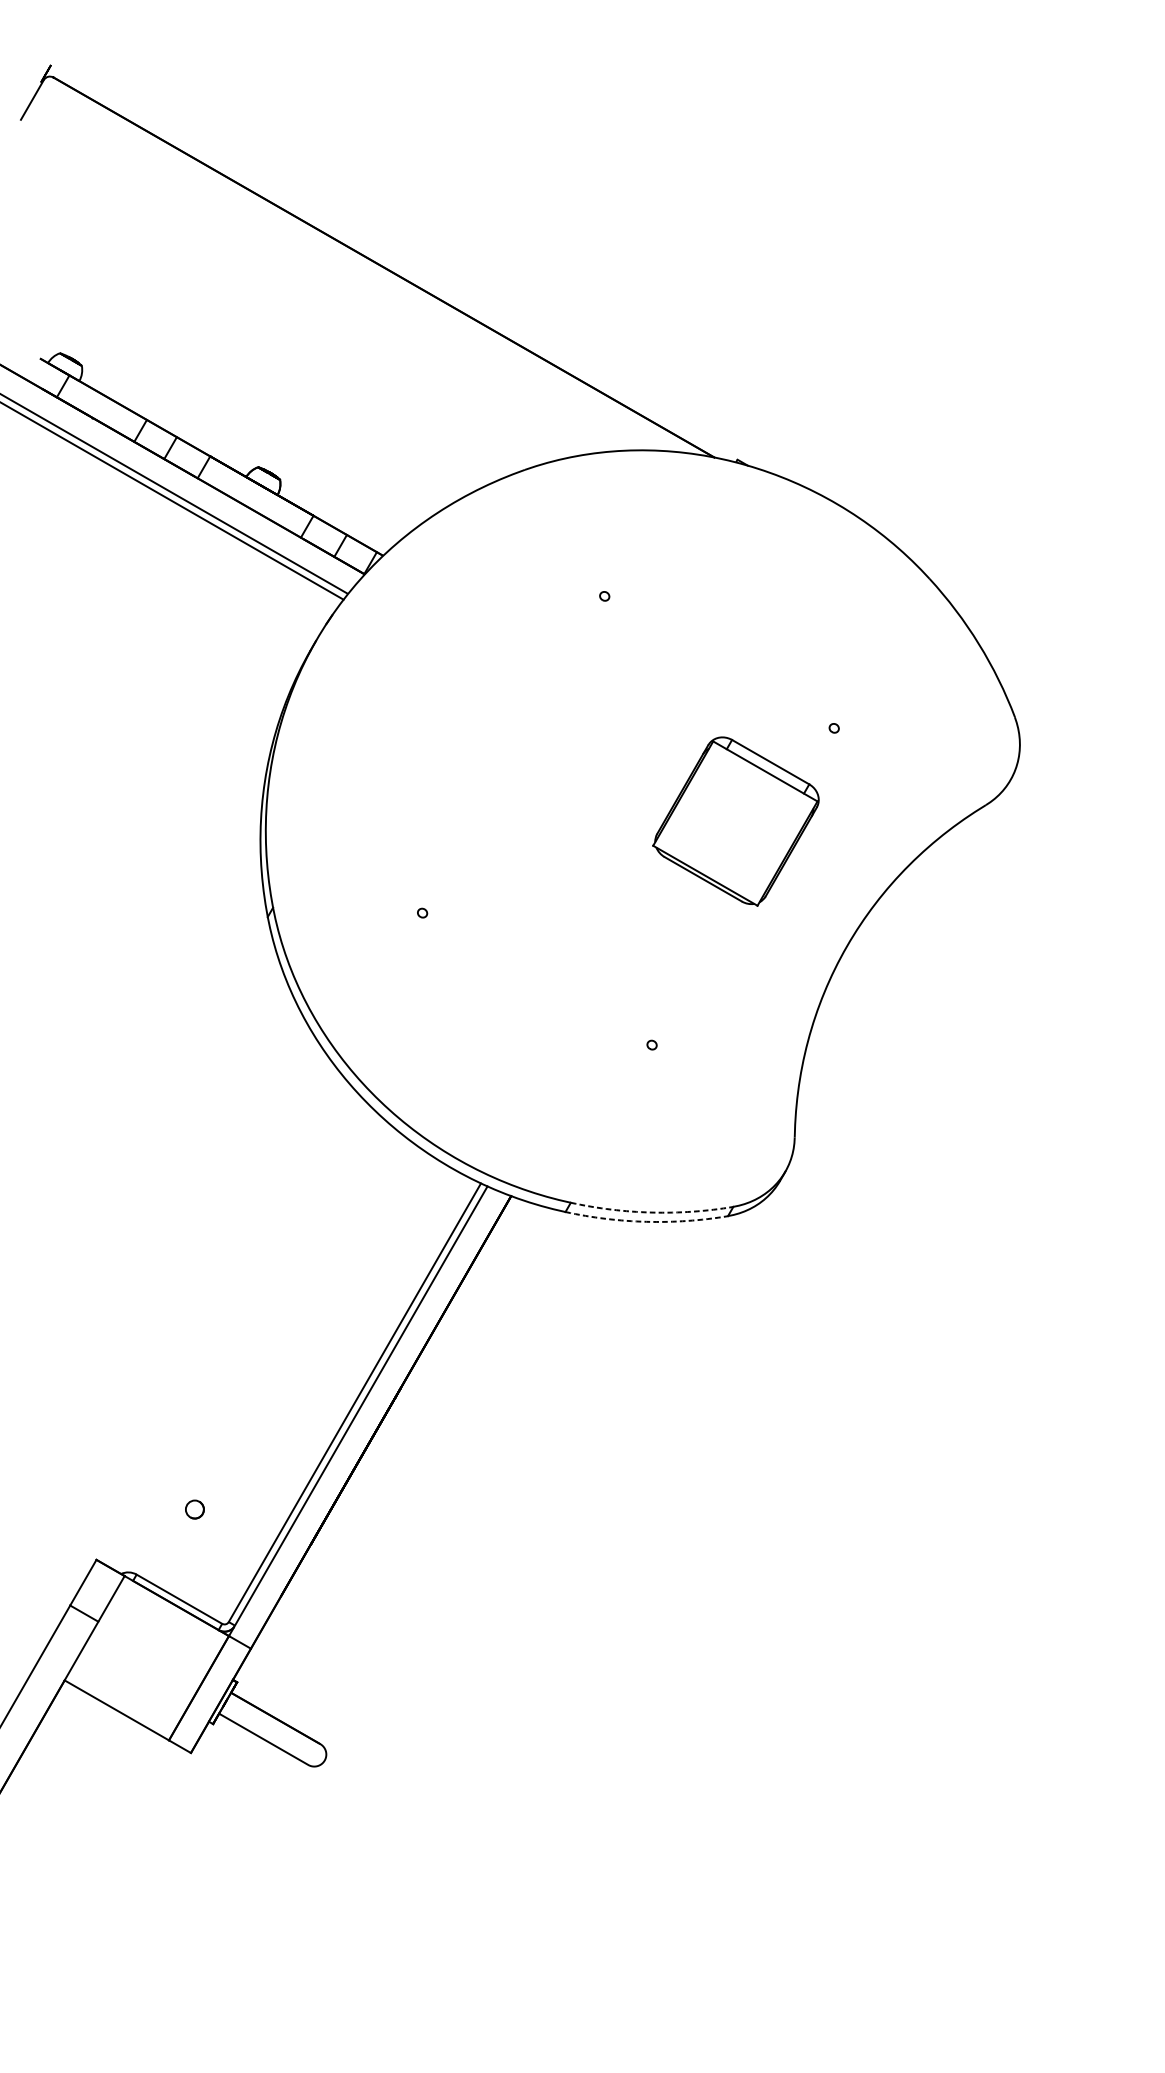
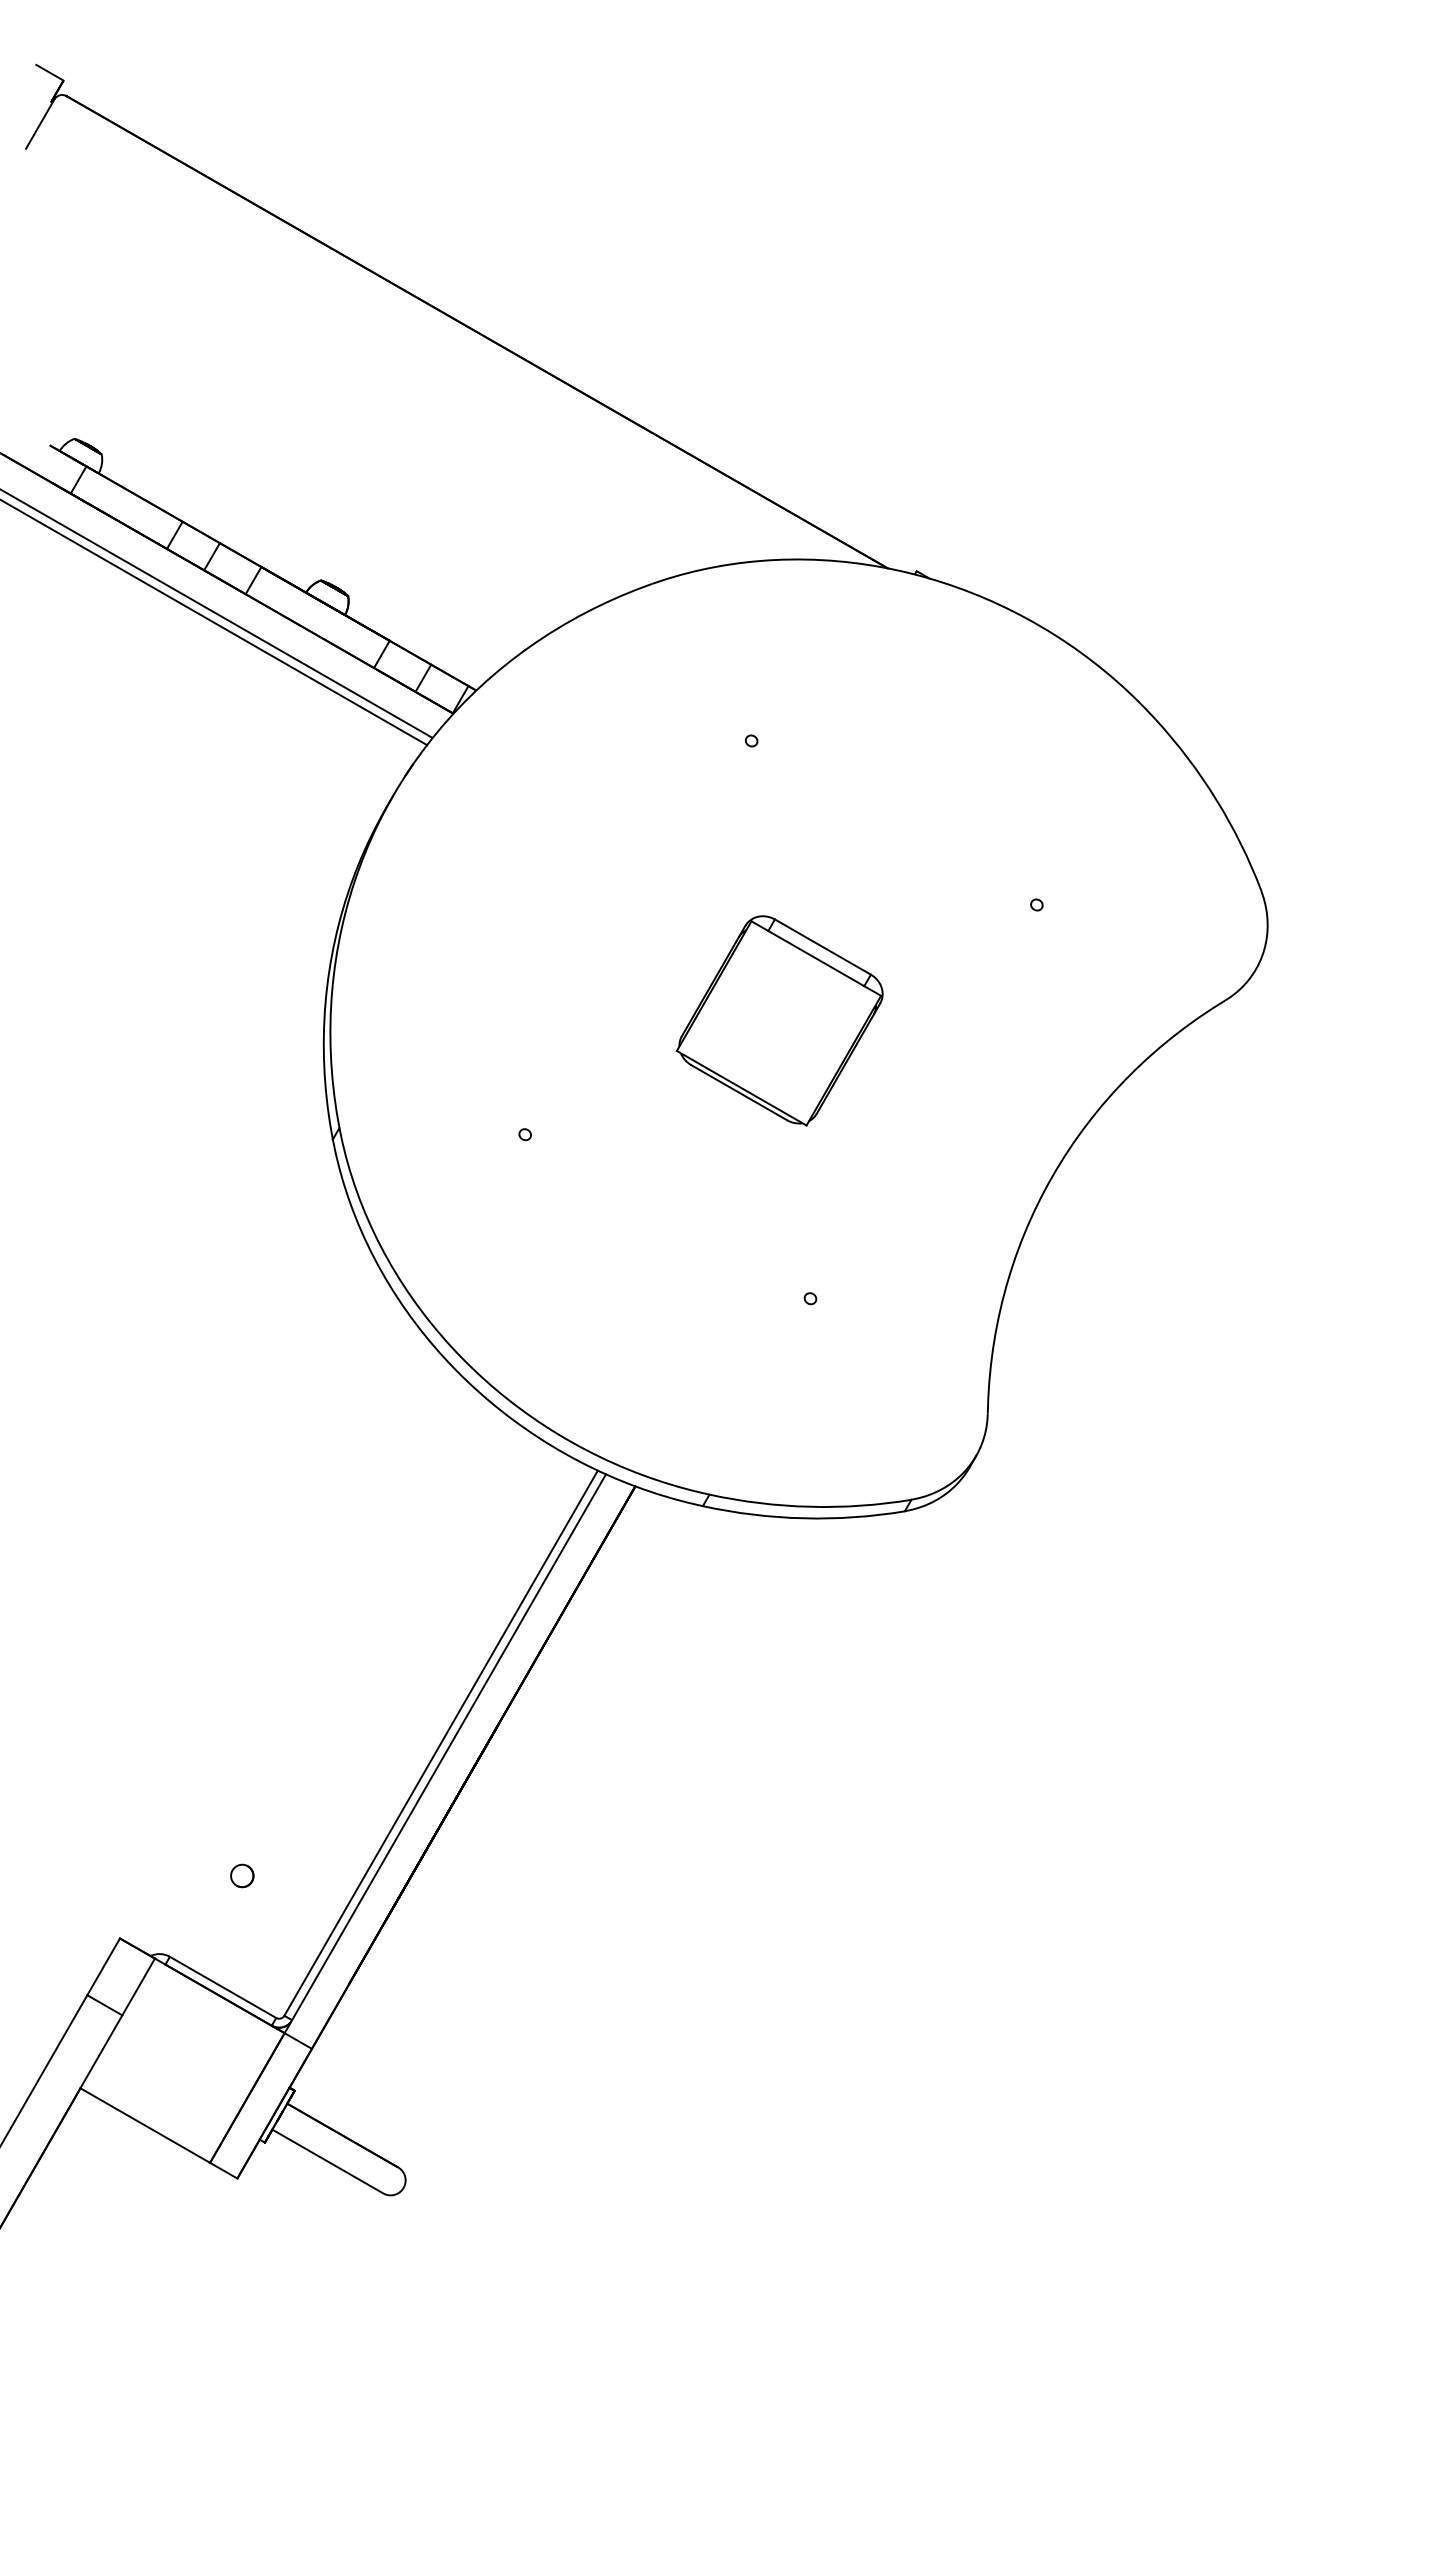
line: (39, 58) -> (49, 72), added
part: (735, 821) -> (779, 1020), moved
arc: (652, 1212) -> (810, 1506), dashed -> solid
arc: (646, 1221) -> (803, 1518), dashed -> solid

